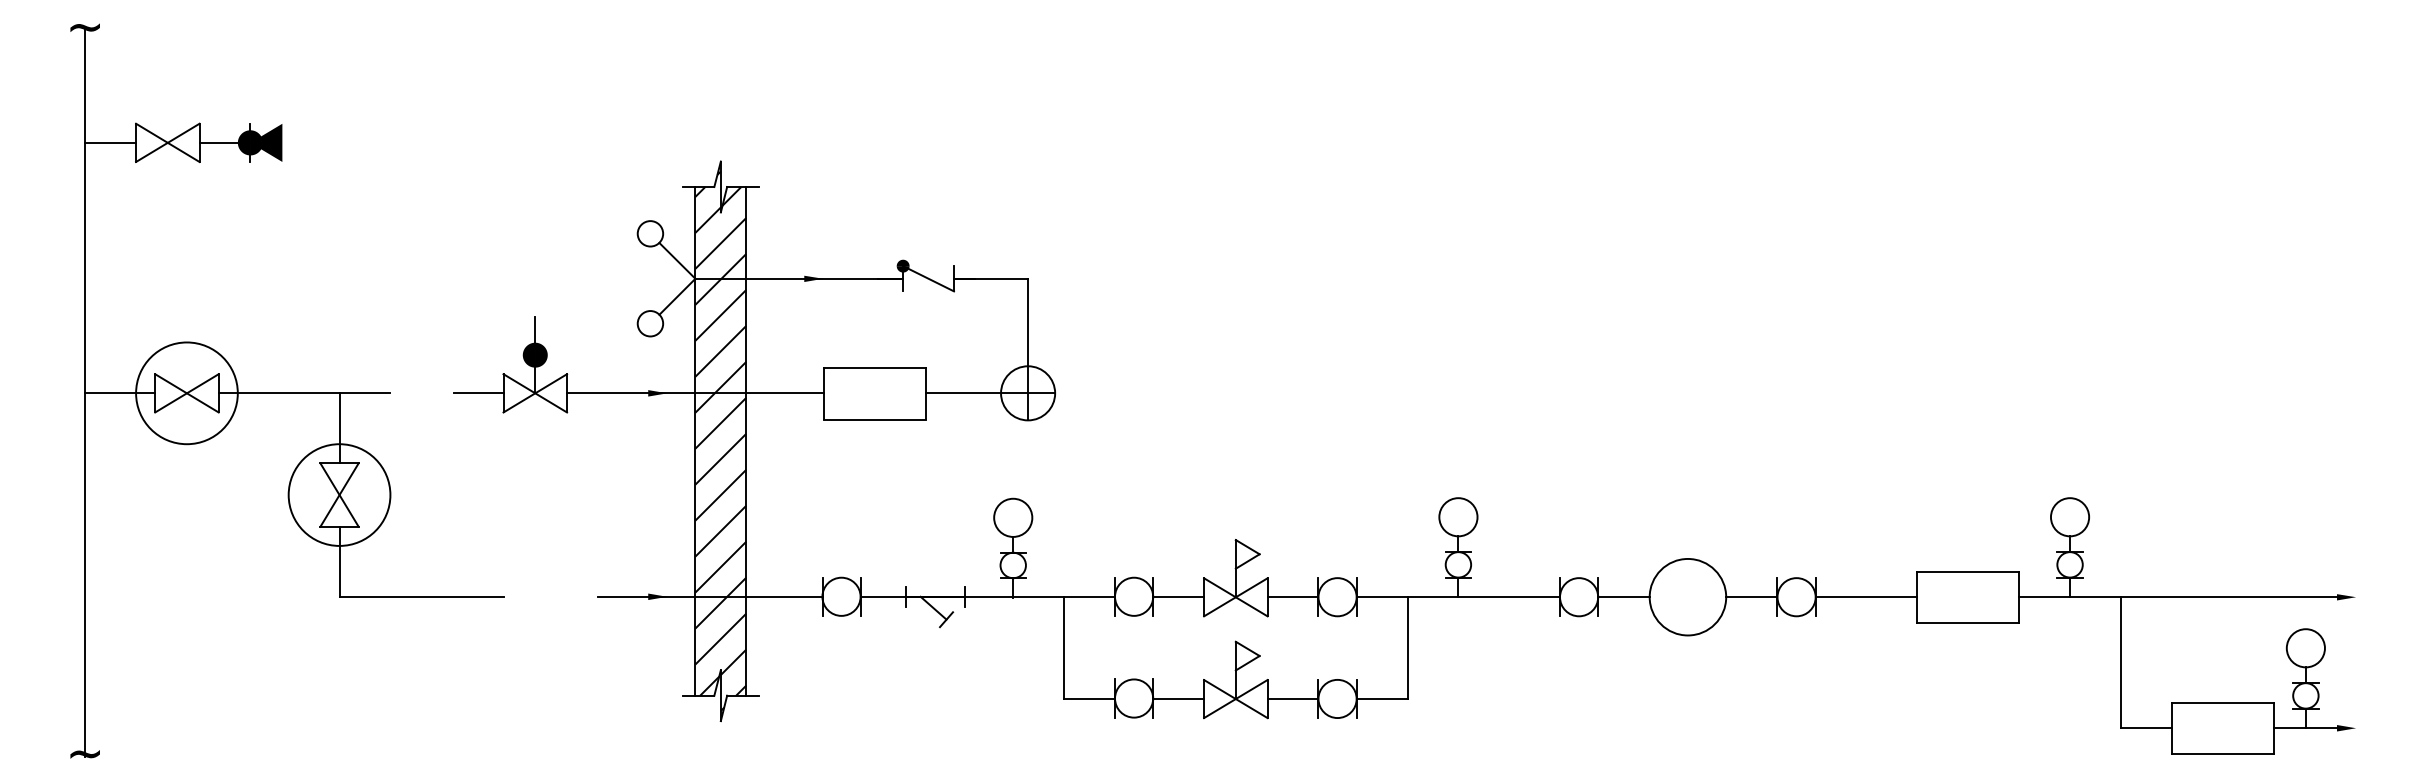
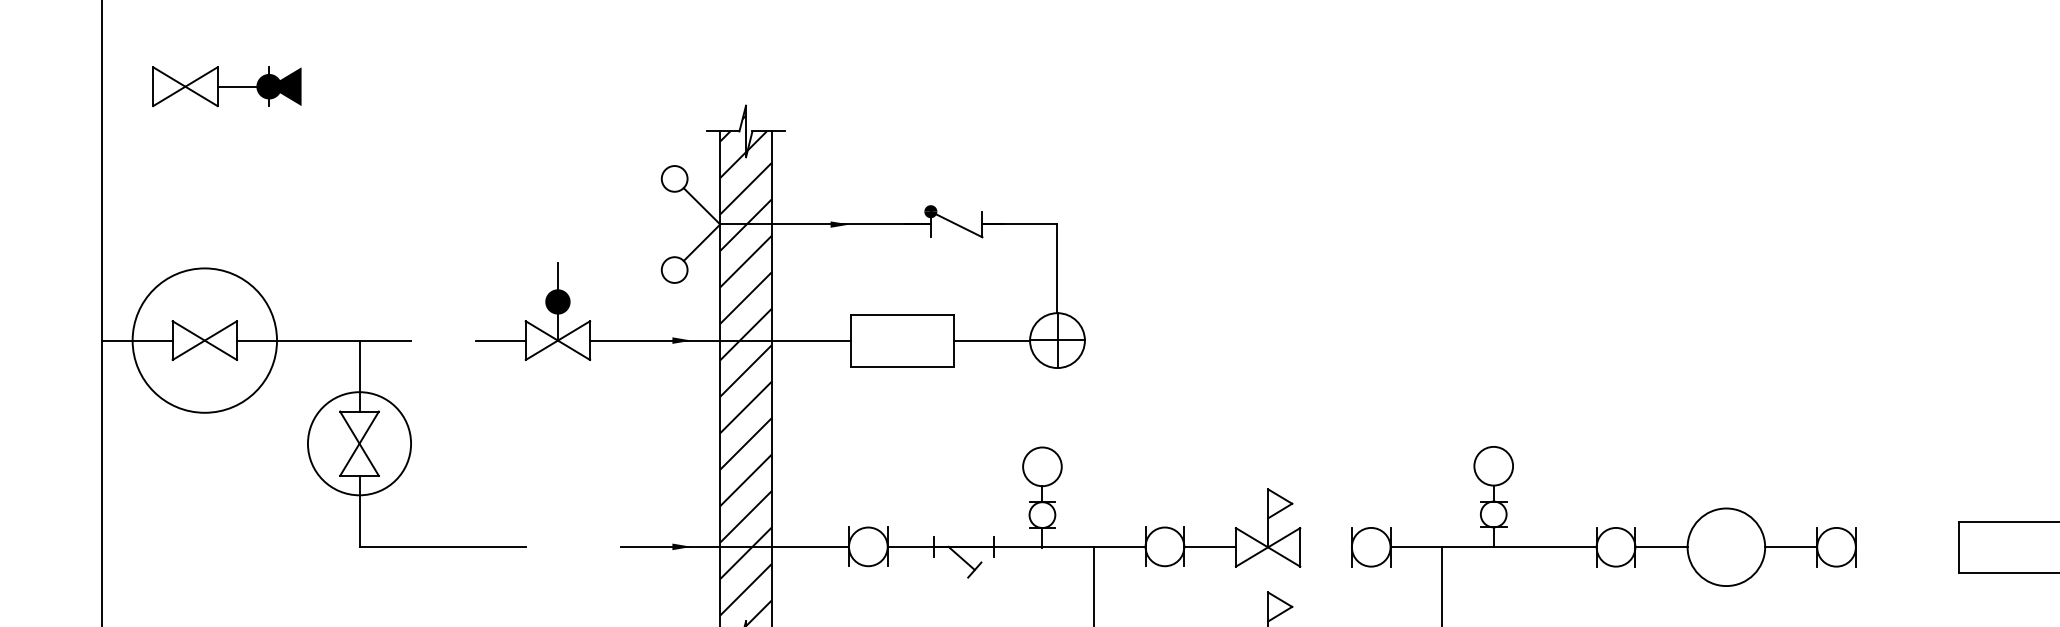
line: (110, 142) -> (127, 86), removed
circle: (186, 393) -> (204, 340), size x1.4
line: (1292, 597) -> (1325, 547), removed
line: (1866, 597) -> (1907, 547), removed

